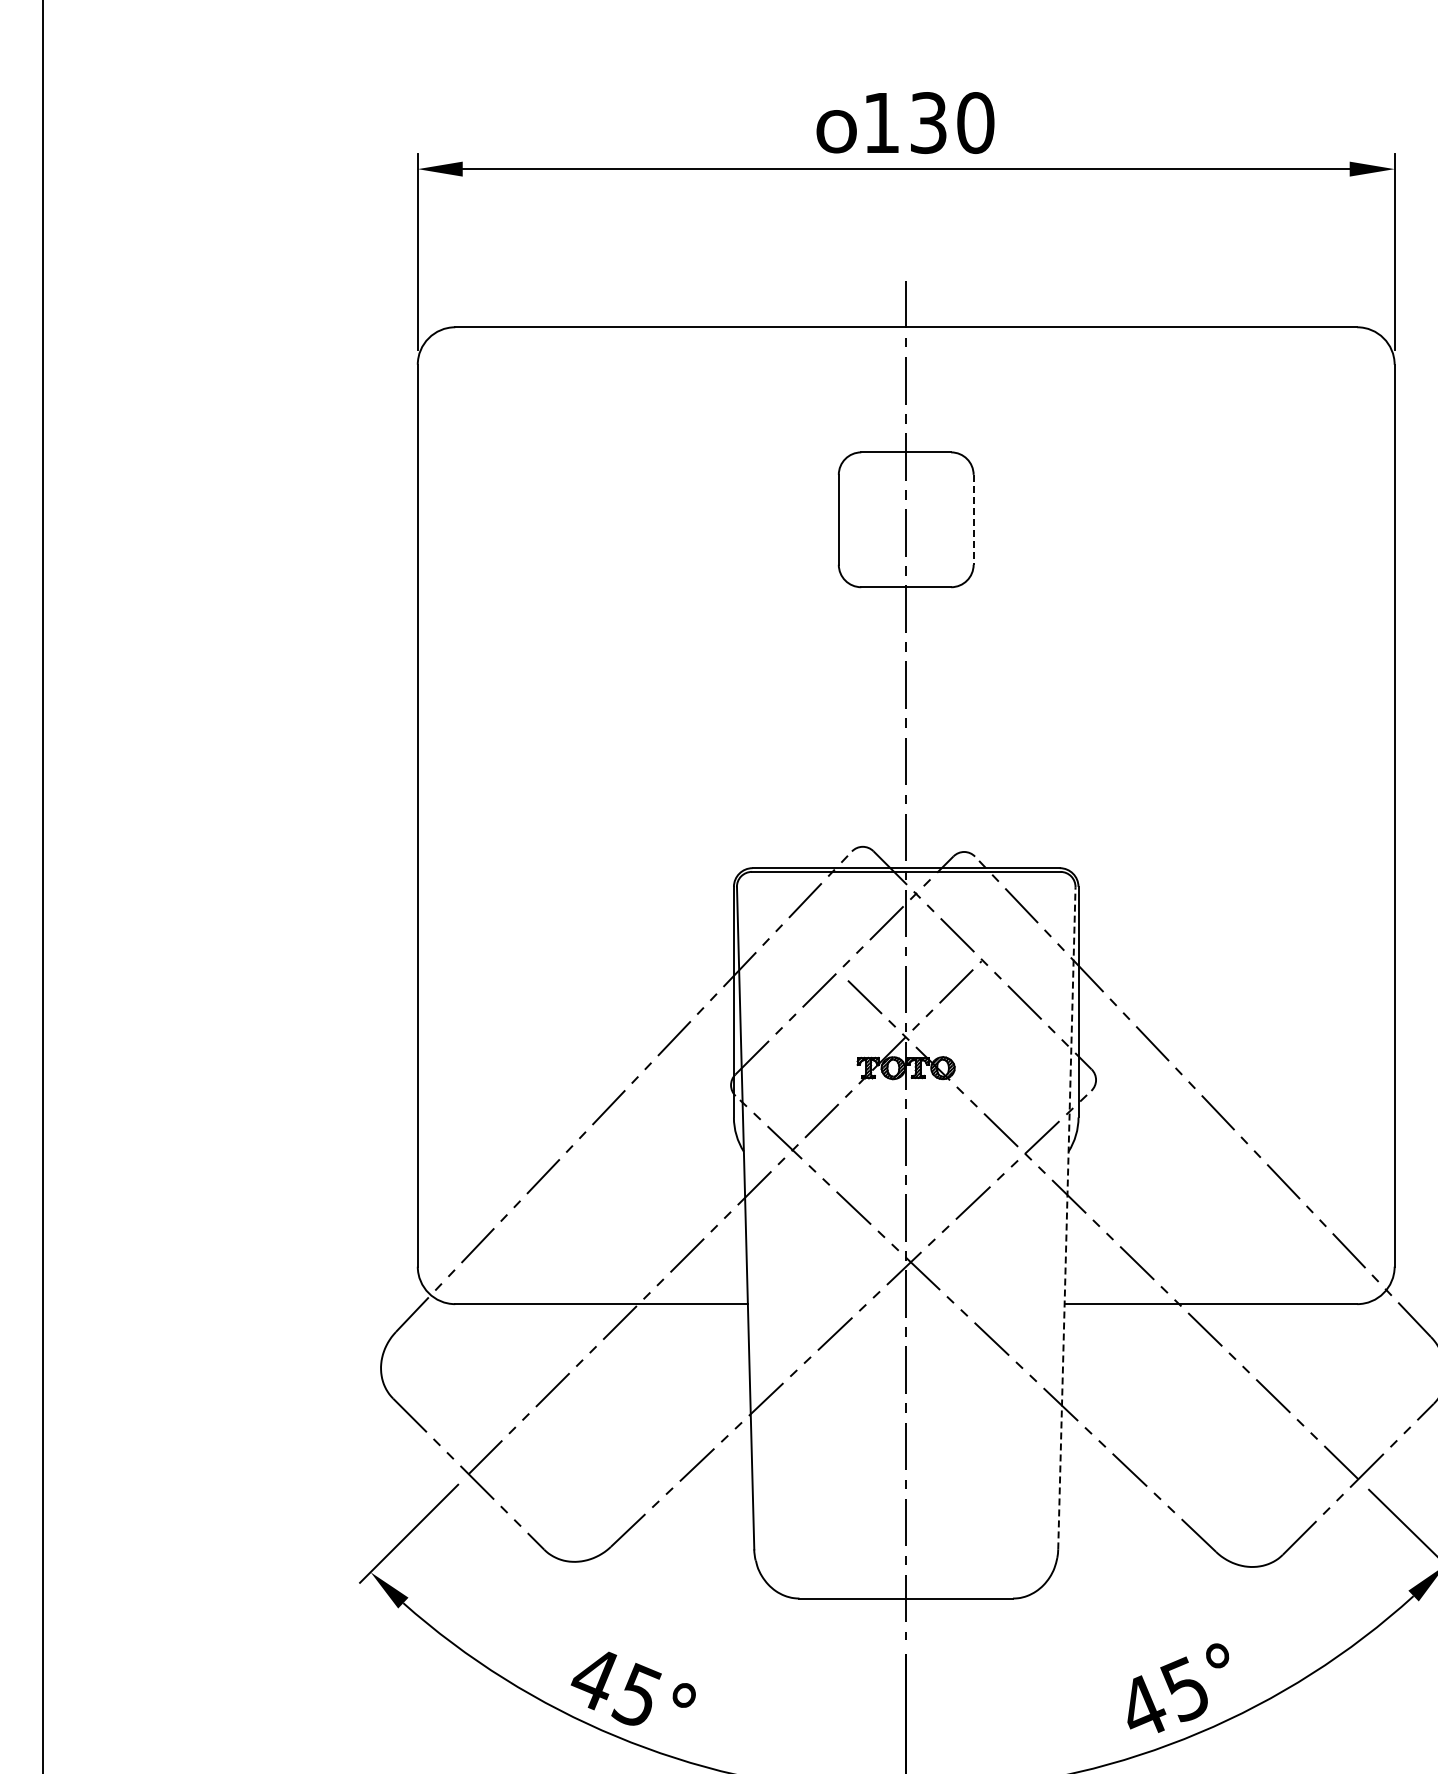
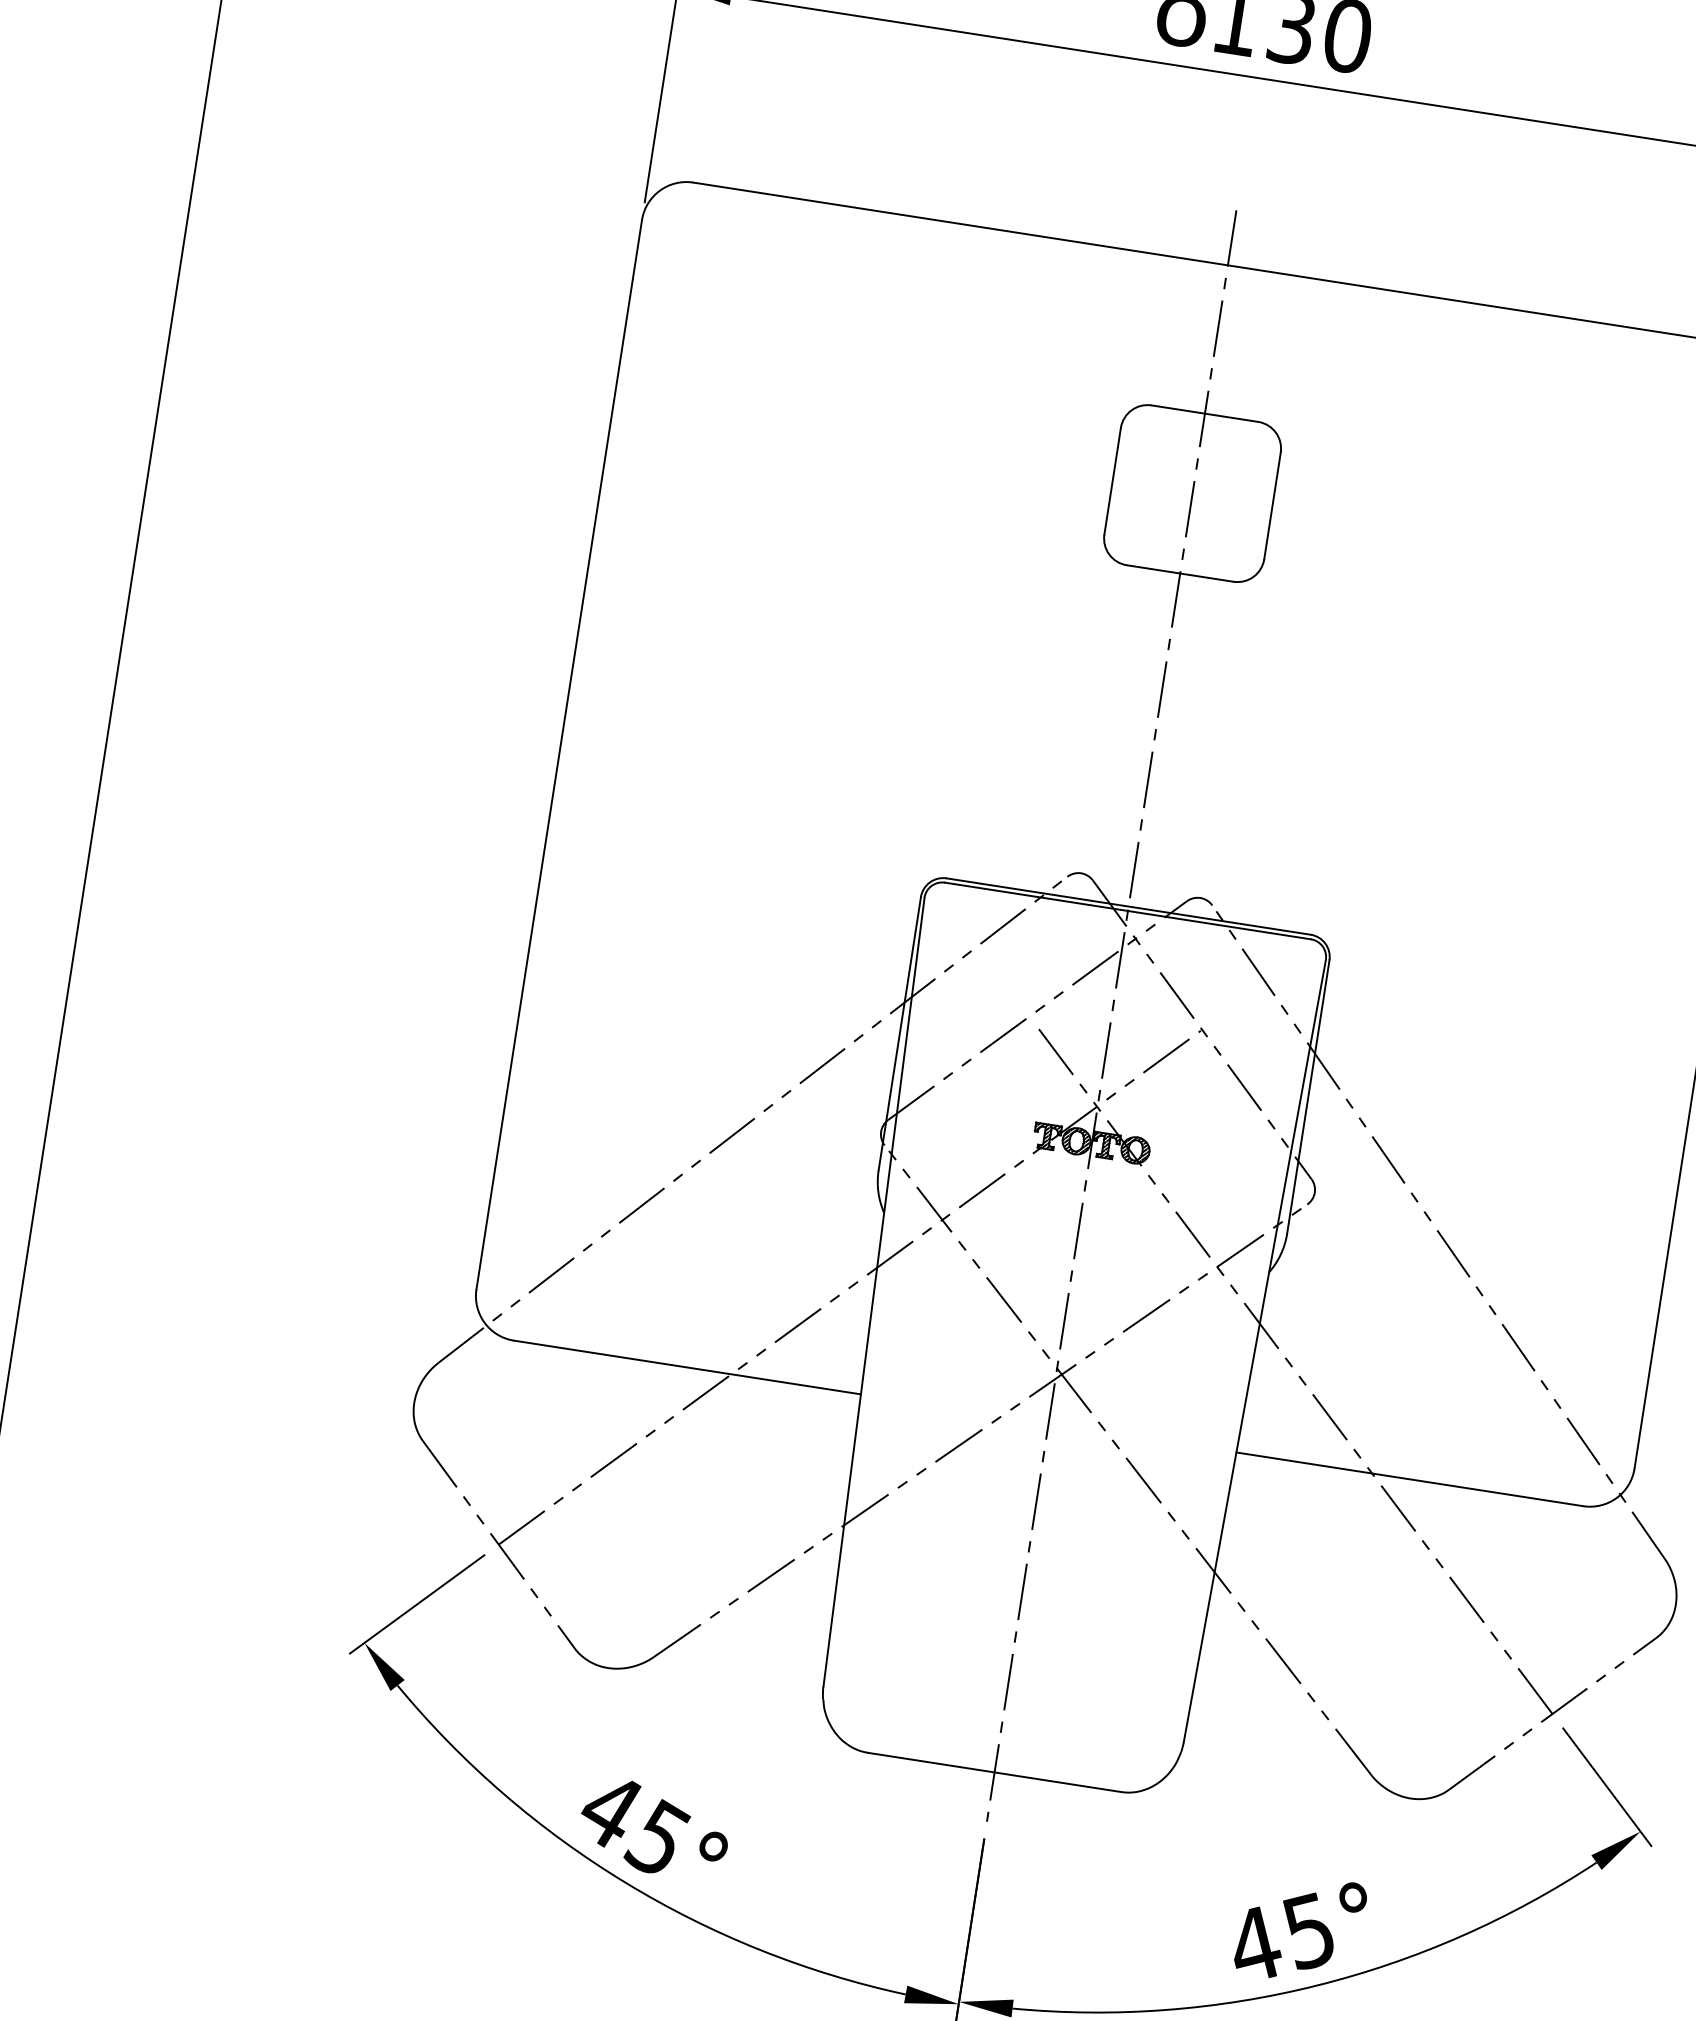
line: (973, 519) -> (1272, 505), dashed -> solid
line: (1066, 1217) -> (1254, 1350), dashed -> solid

